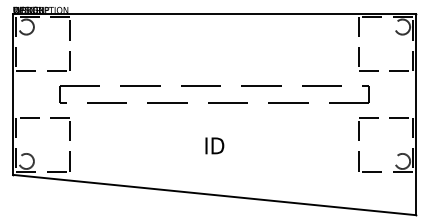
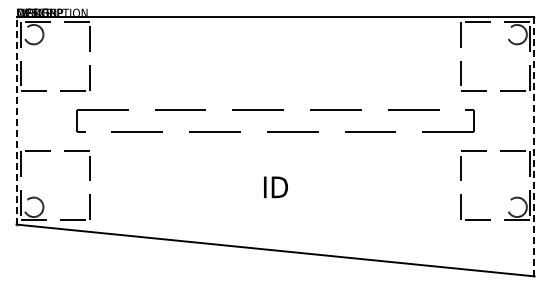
line: (12, 93) -> (16, 120), solid -> dashed
line: (416, 114) -> (534, 147), solid -> dashed

